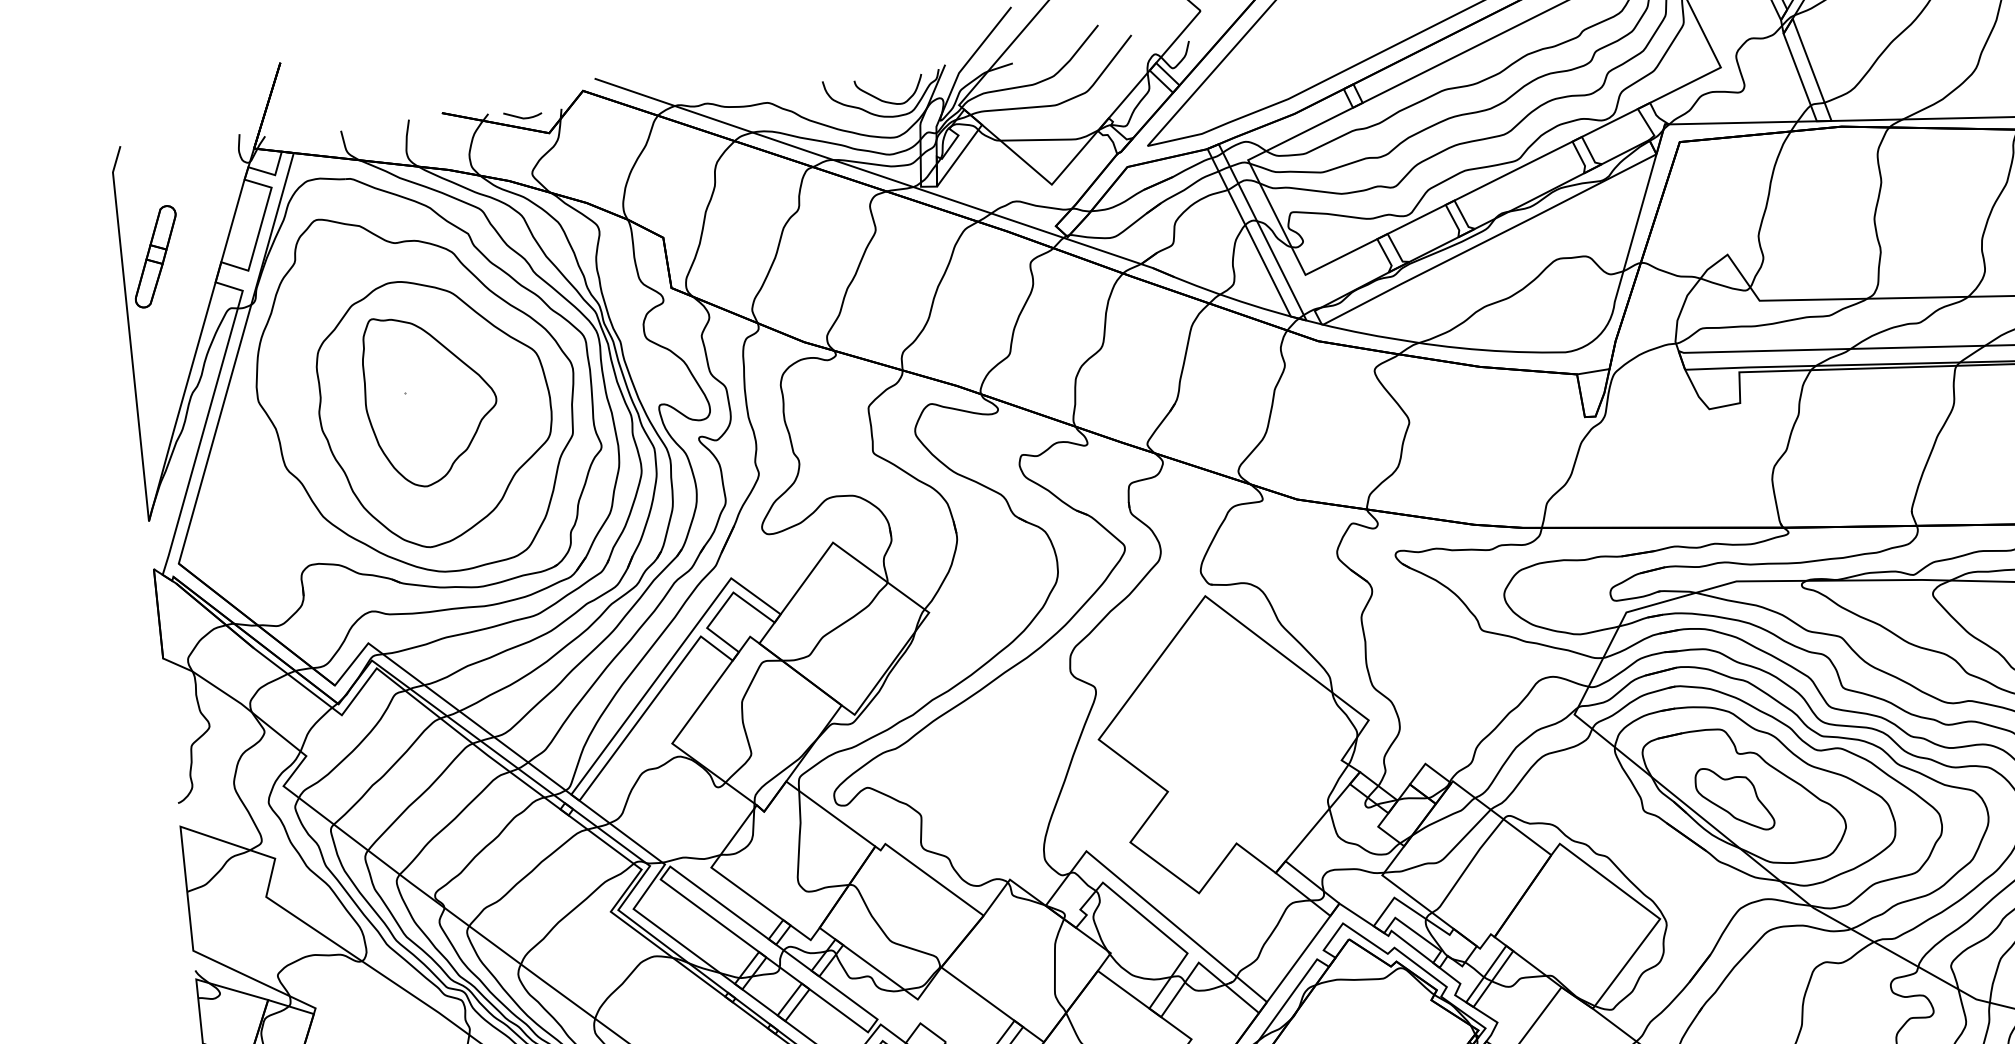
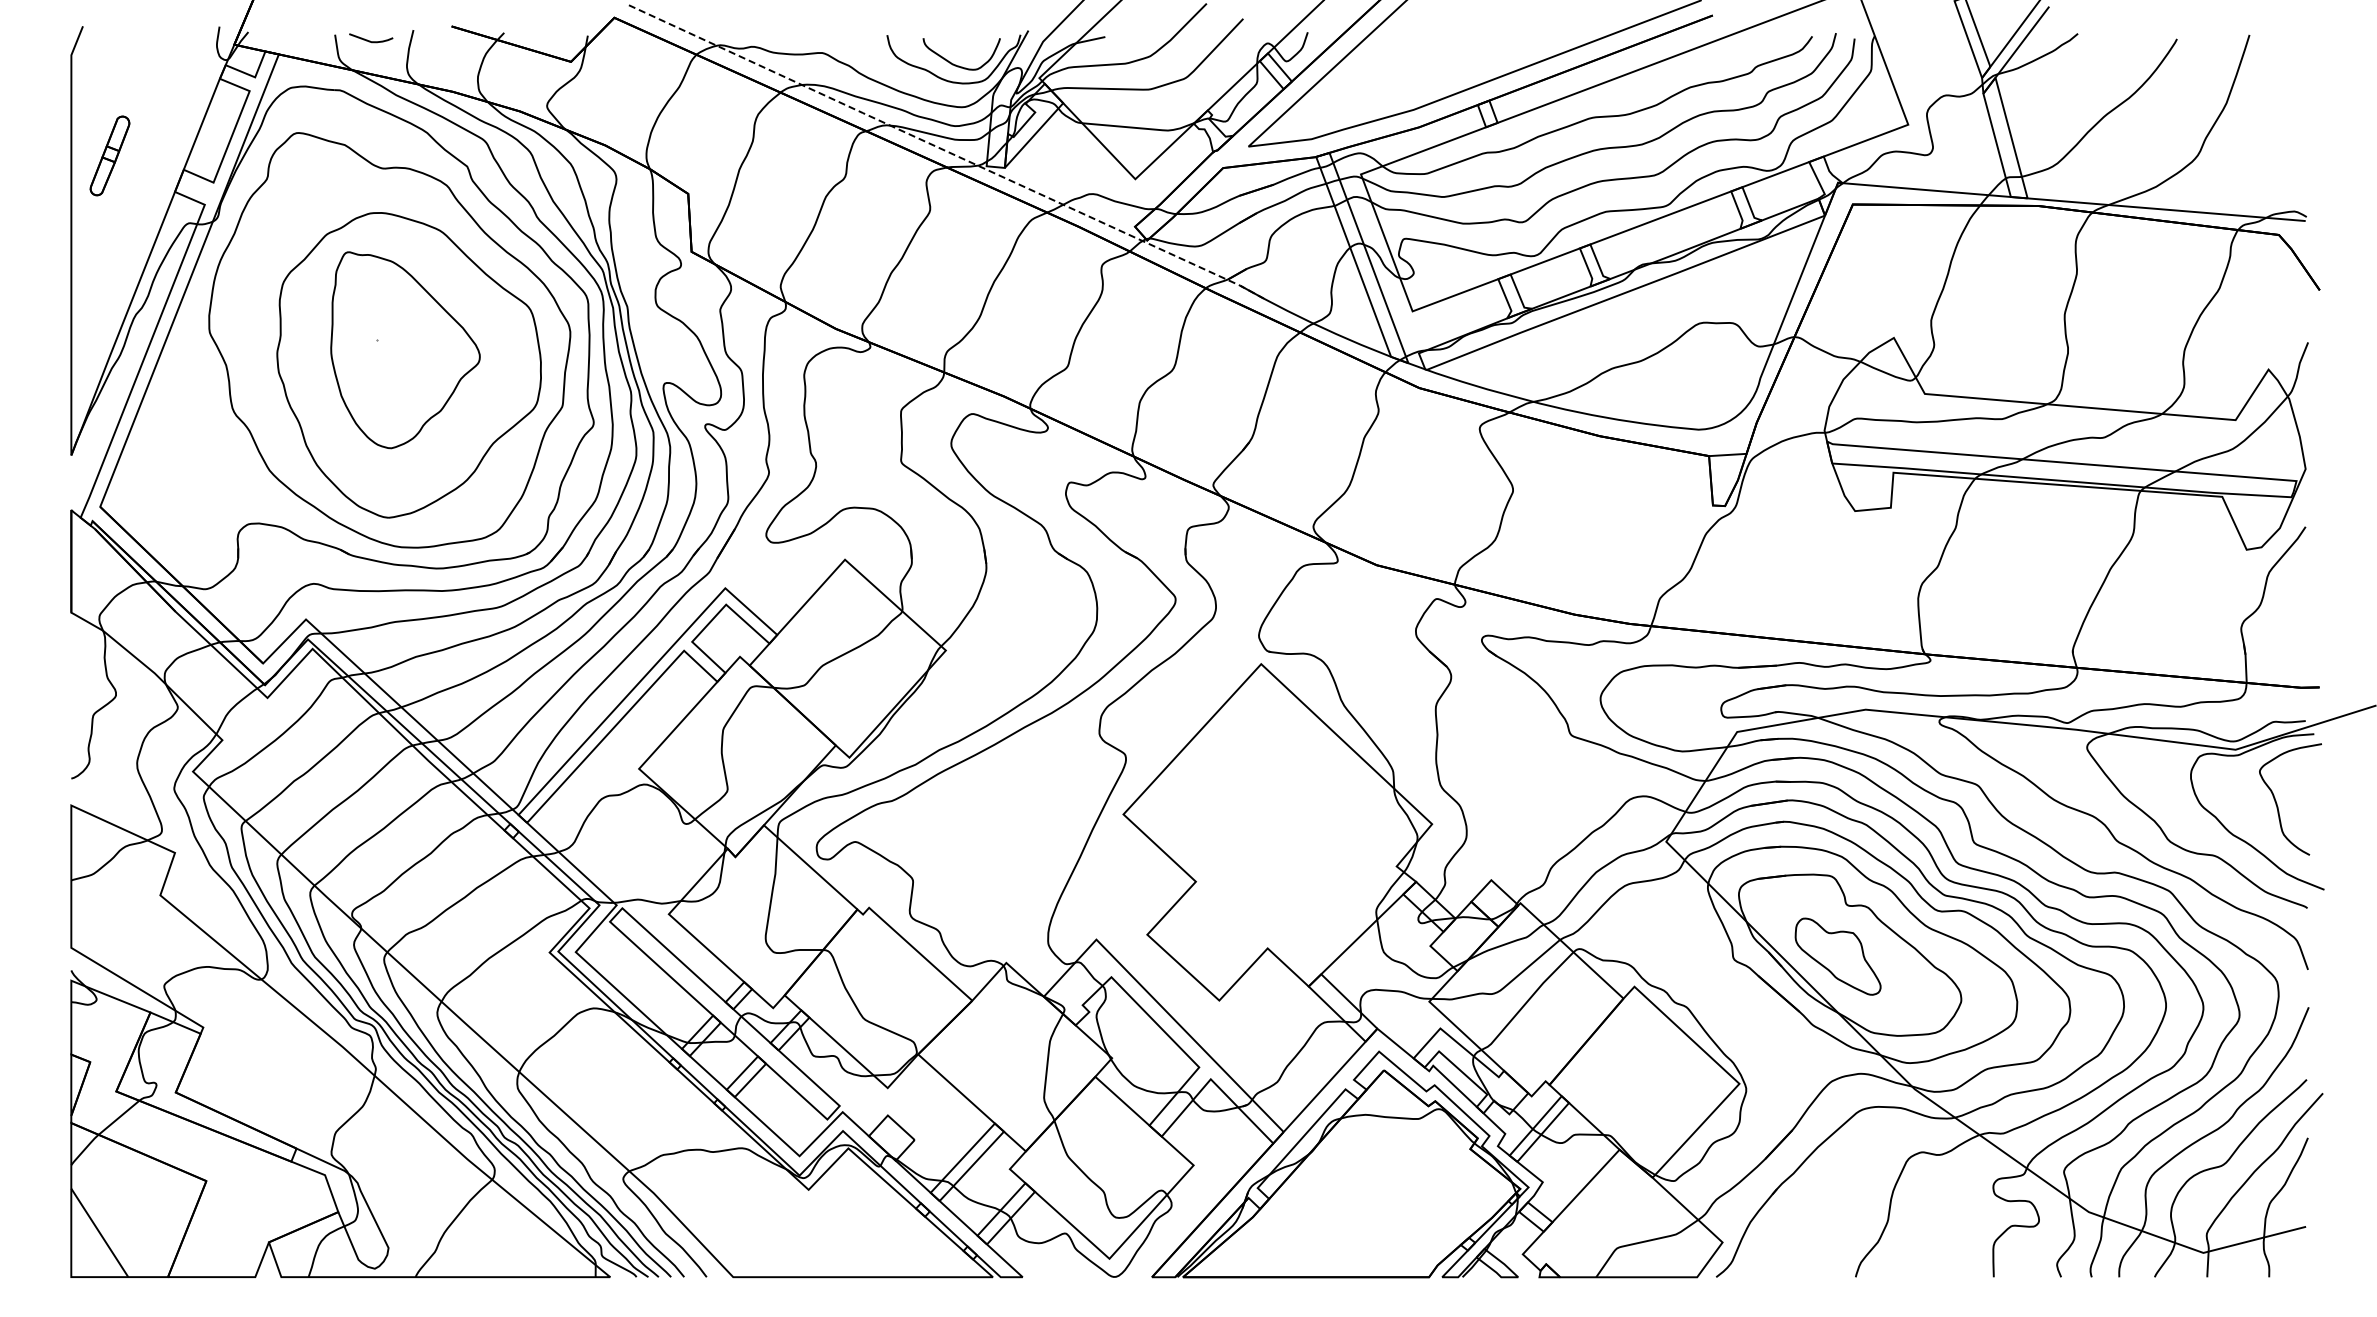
curve: (522, 117) -> (370, 40), moved
line: (884, 177) -> (946, 151), solid -> dashed
part: (155, 256) -> (109, 155), size x0.7

